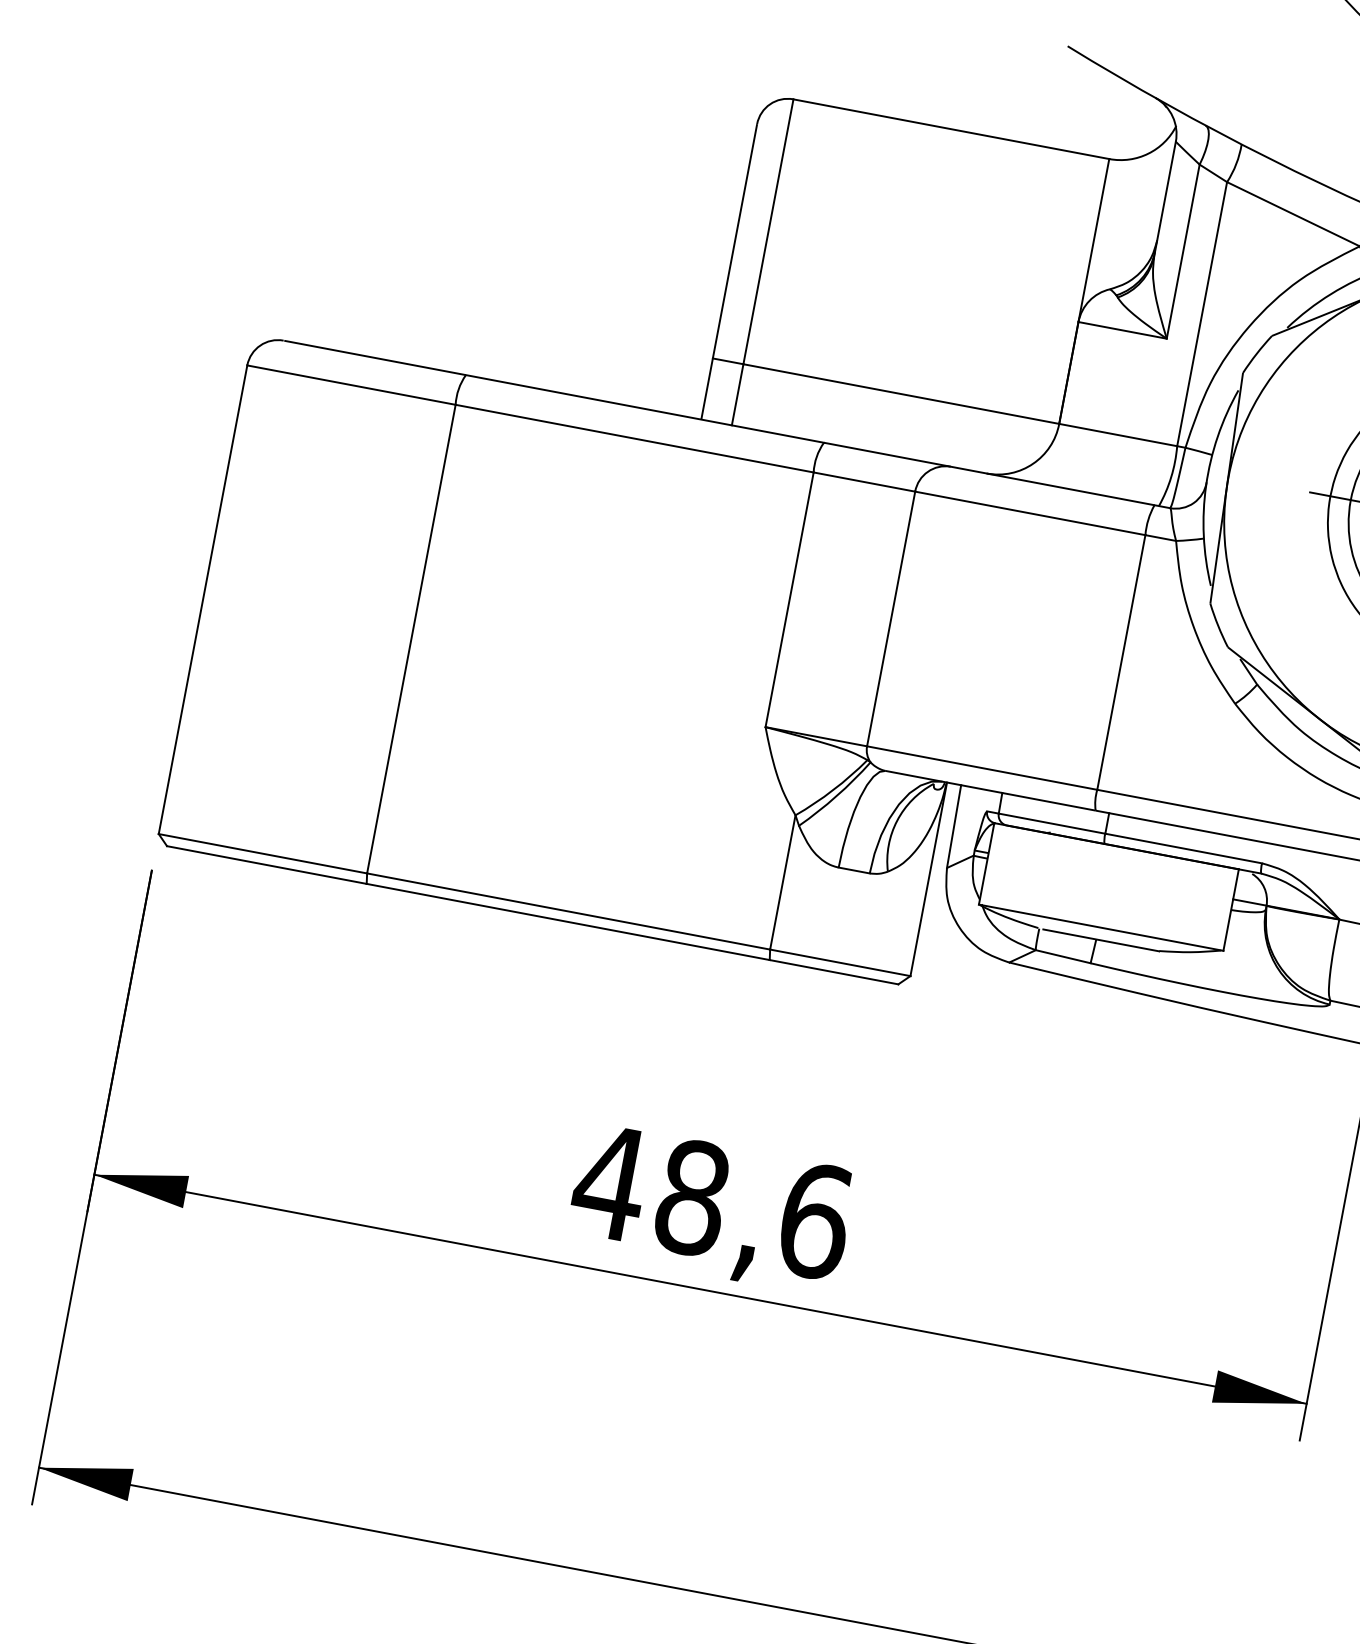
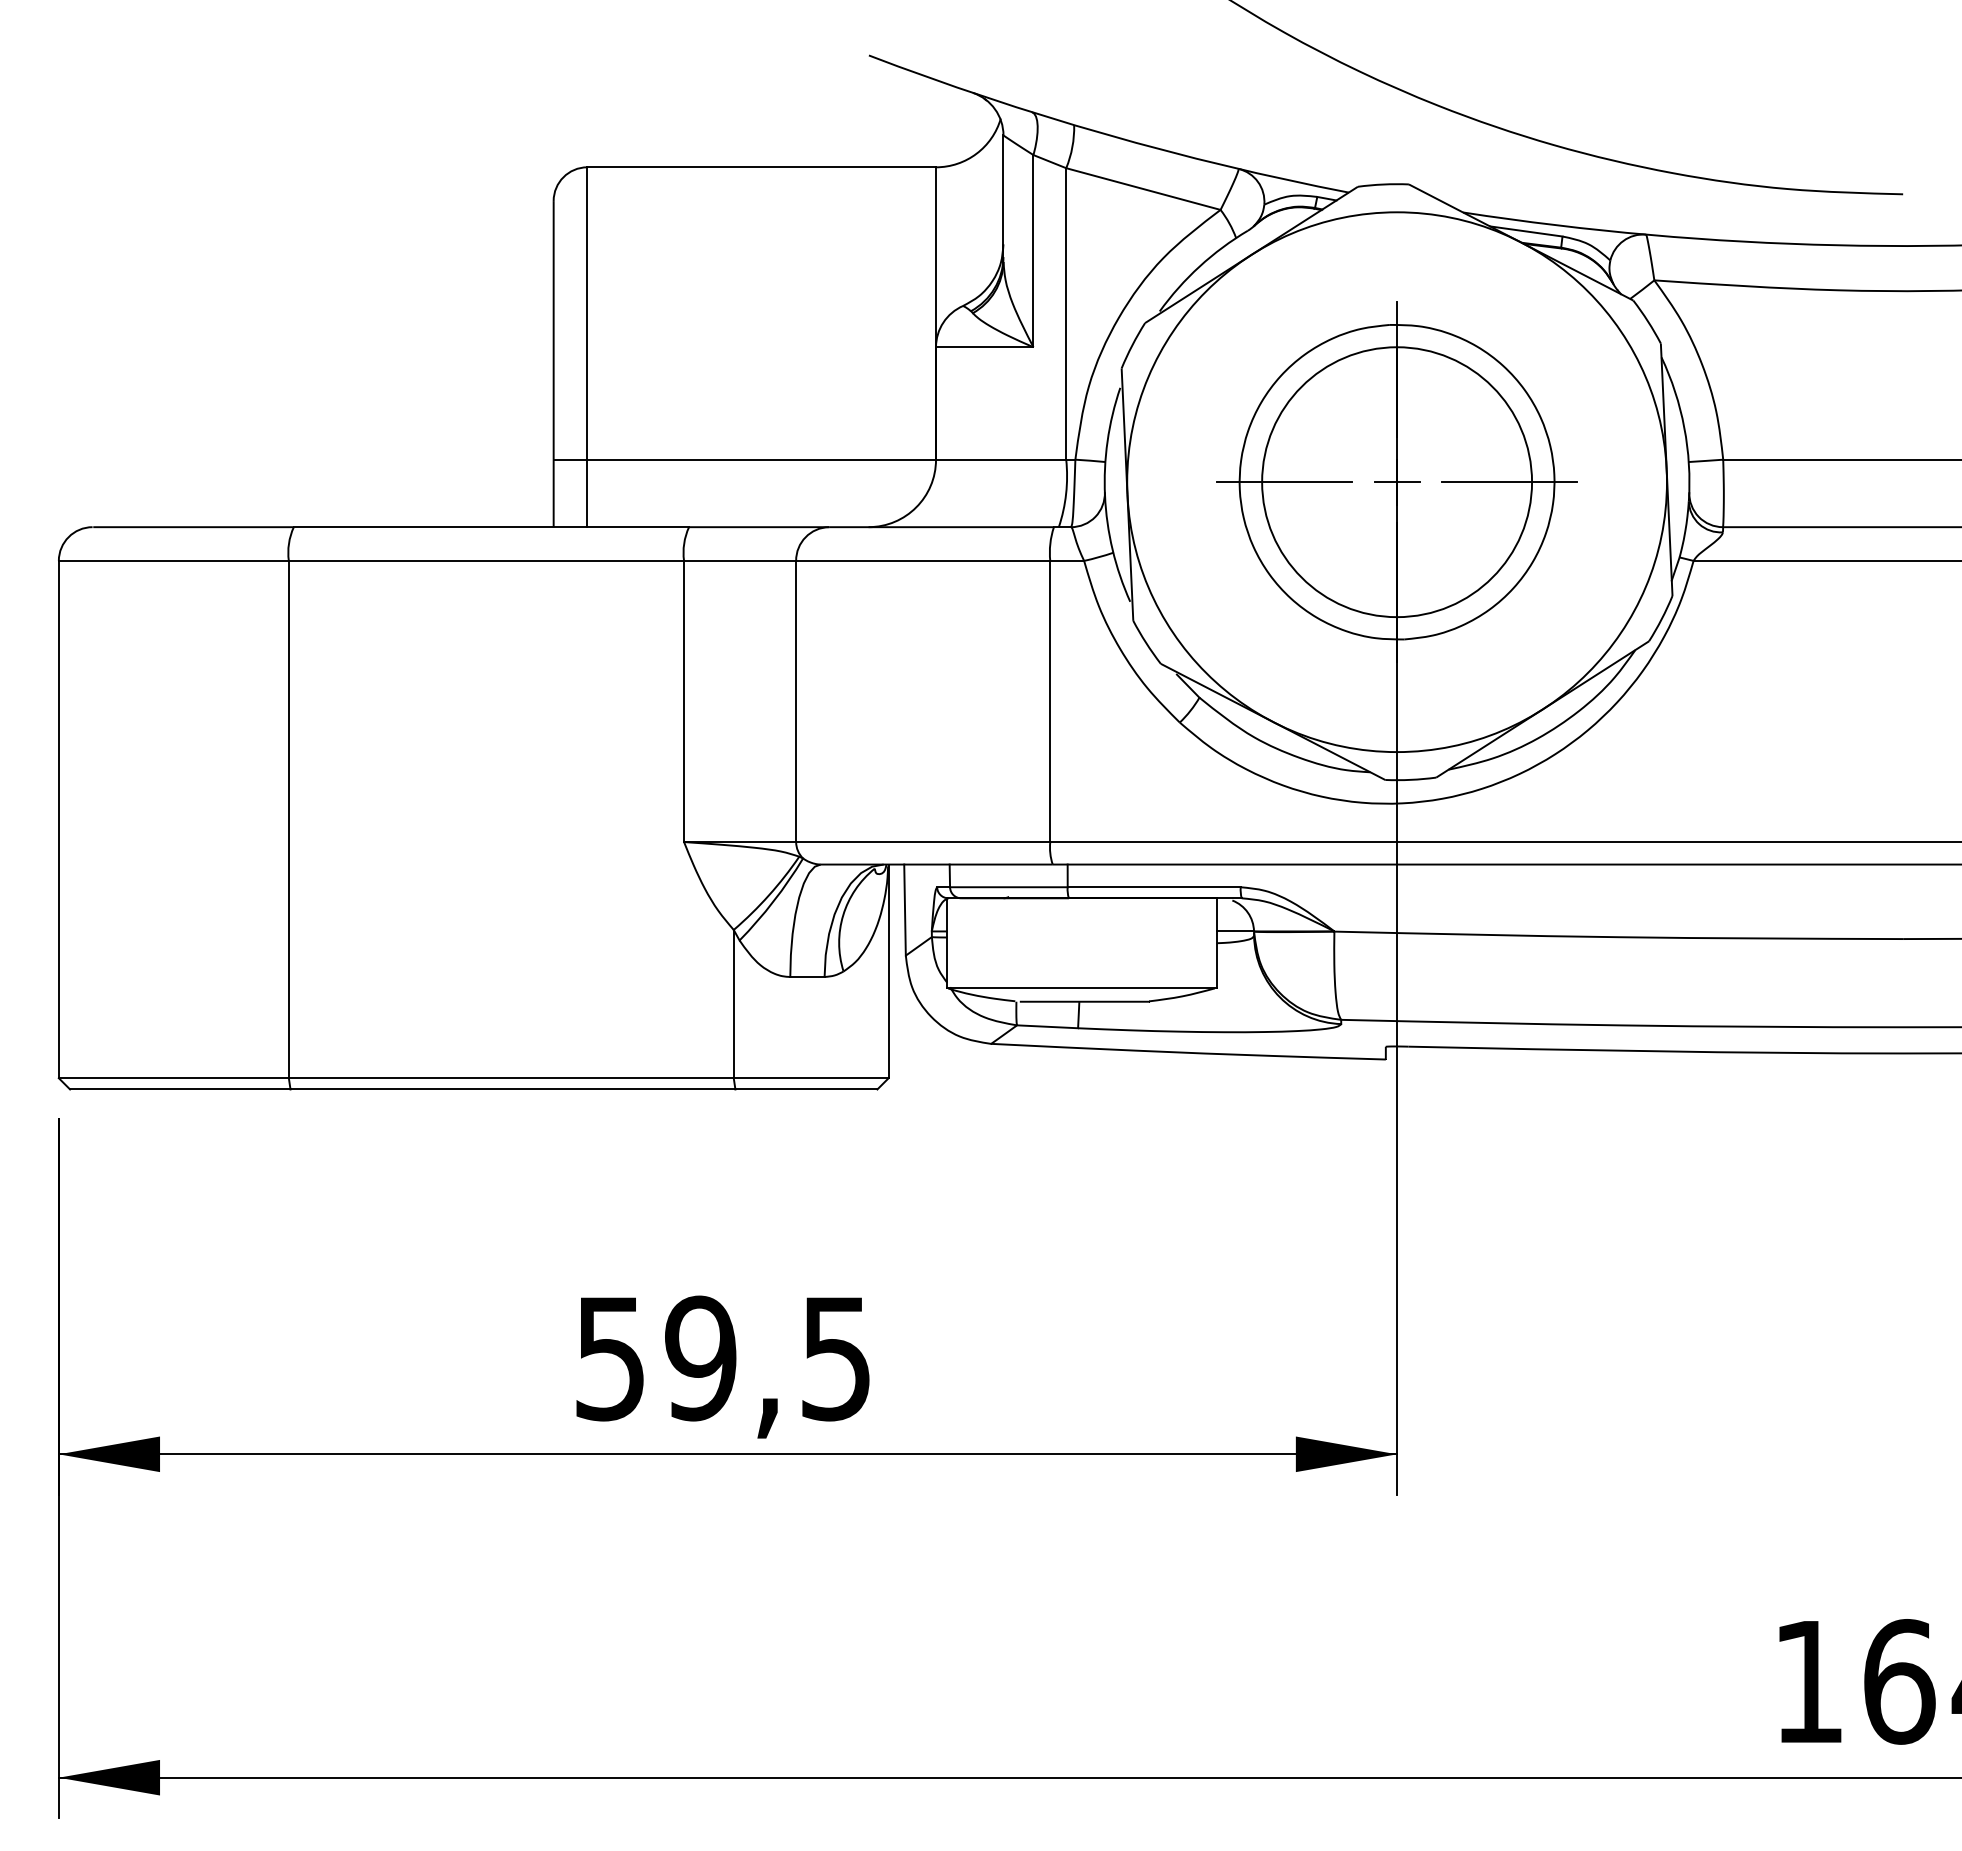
text: (711, 1201) -> (722, 1358), 48,6 -> 59,5

